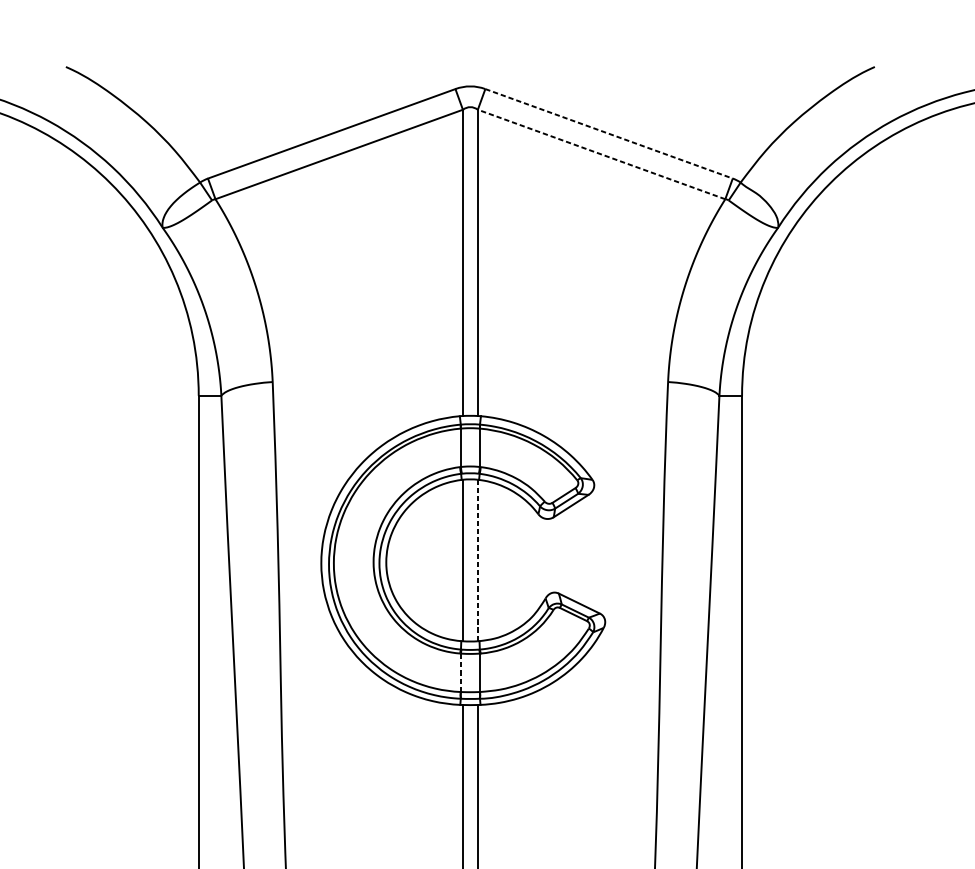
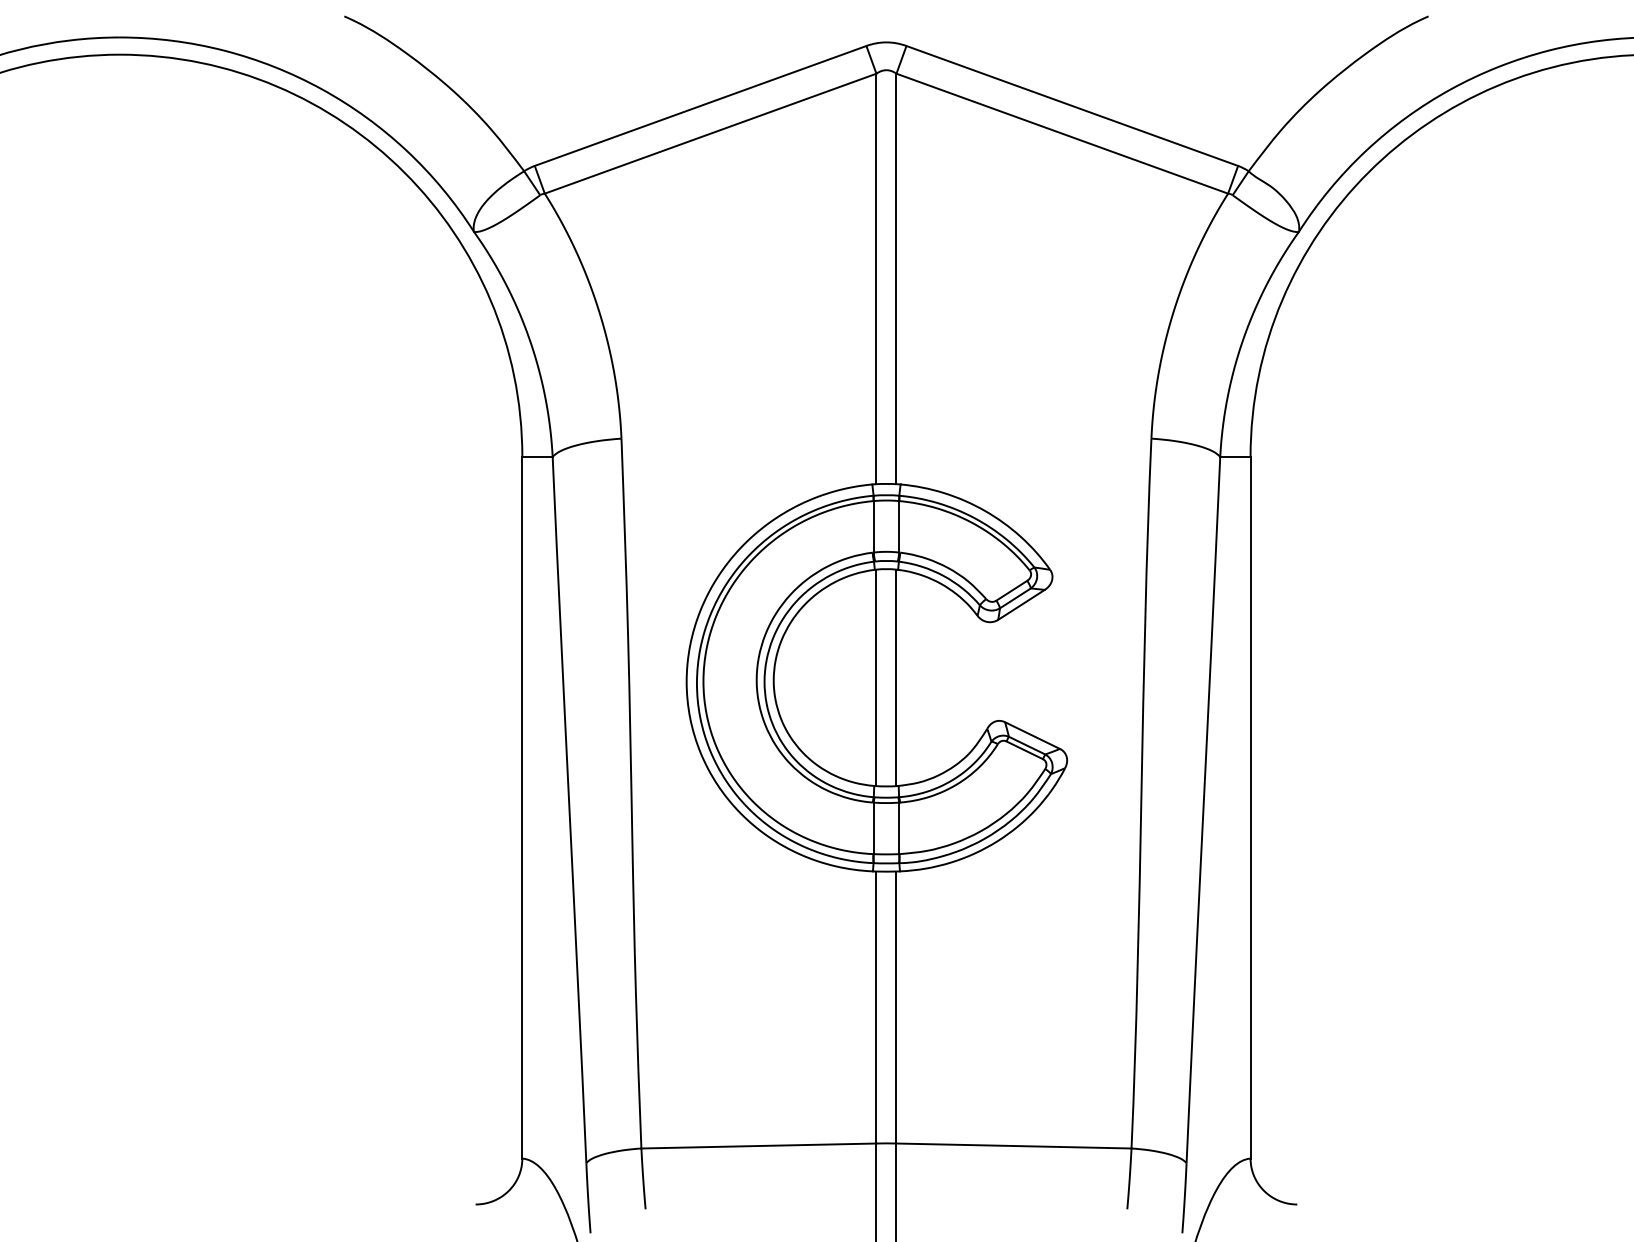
line: (609, 134) -> (1072, 106), dashed -> solid
line: (601, 154) -> (1061, 133), dashed -> solid
line: (477, 560) -> (896, 678), dashed -> solid
line: (460, 672) -> (873, 828), dashed -> solid

